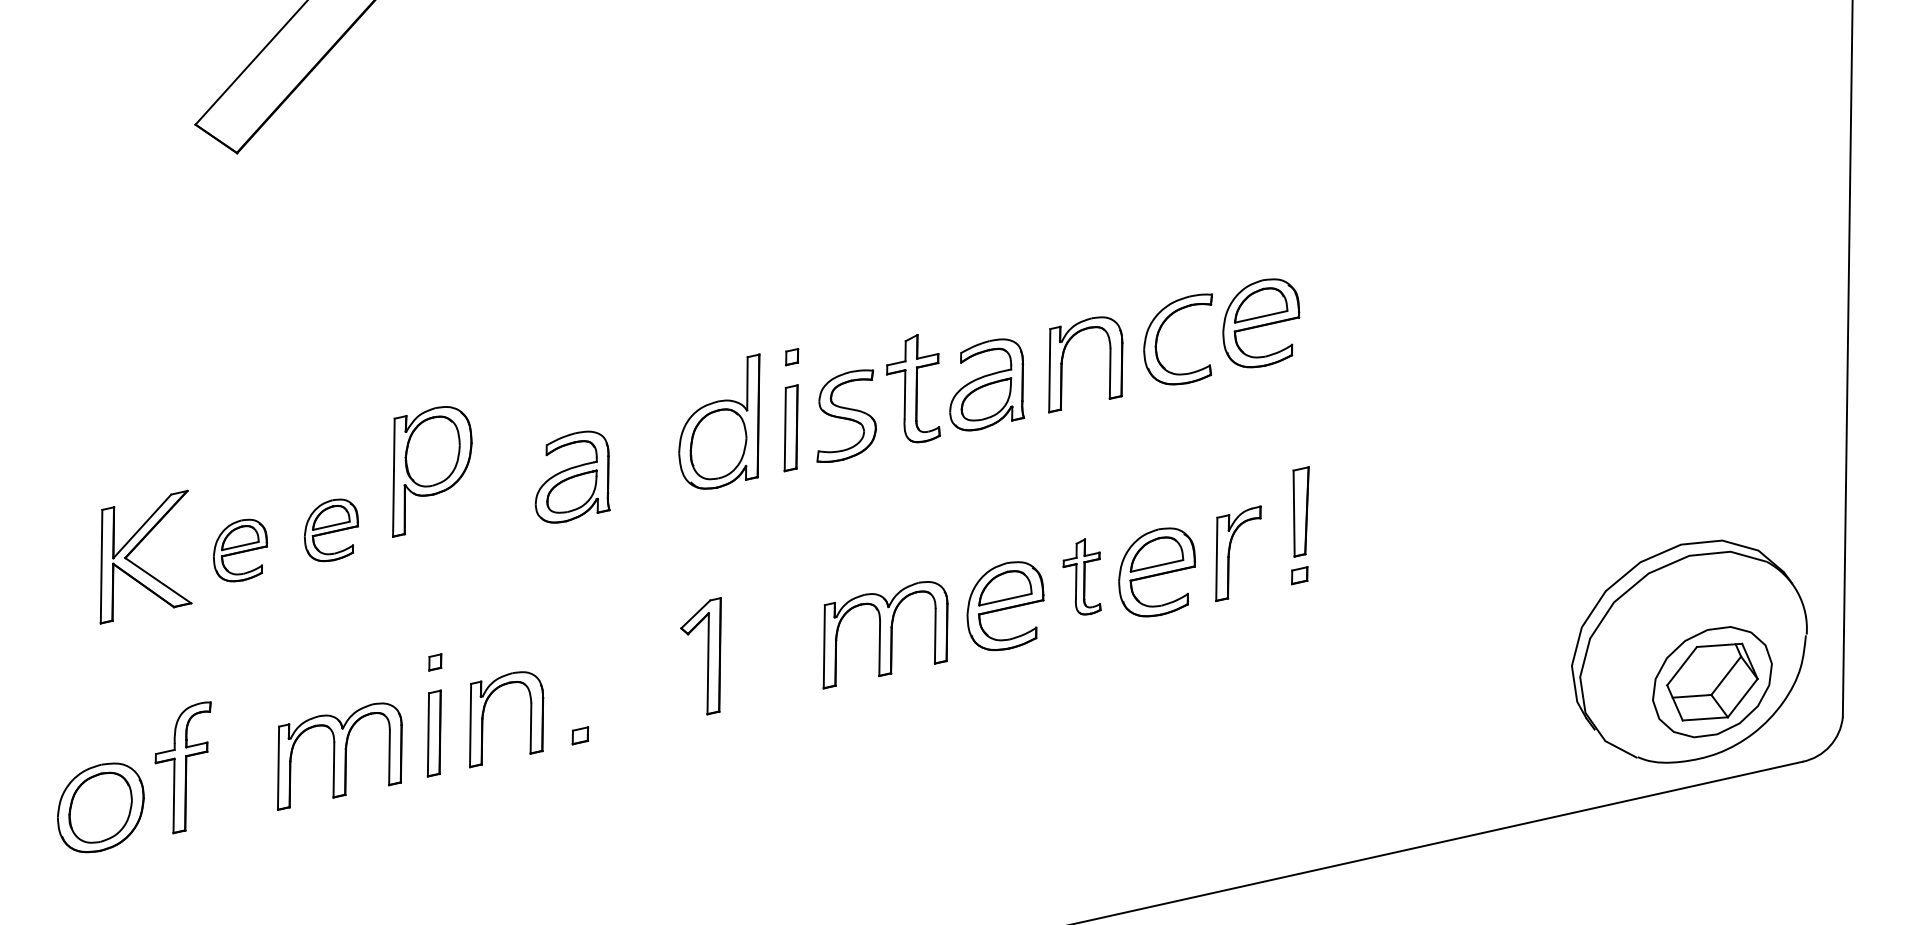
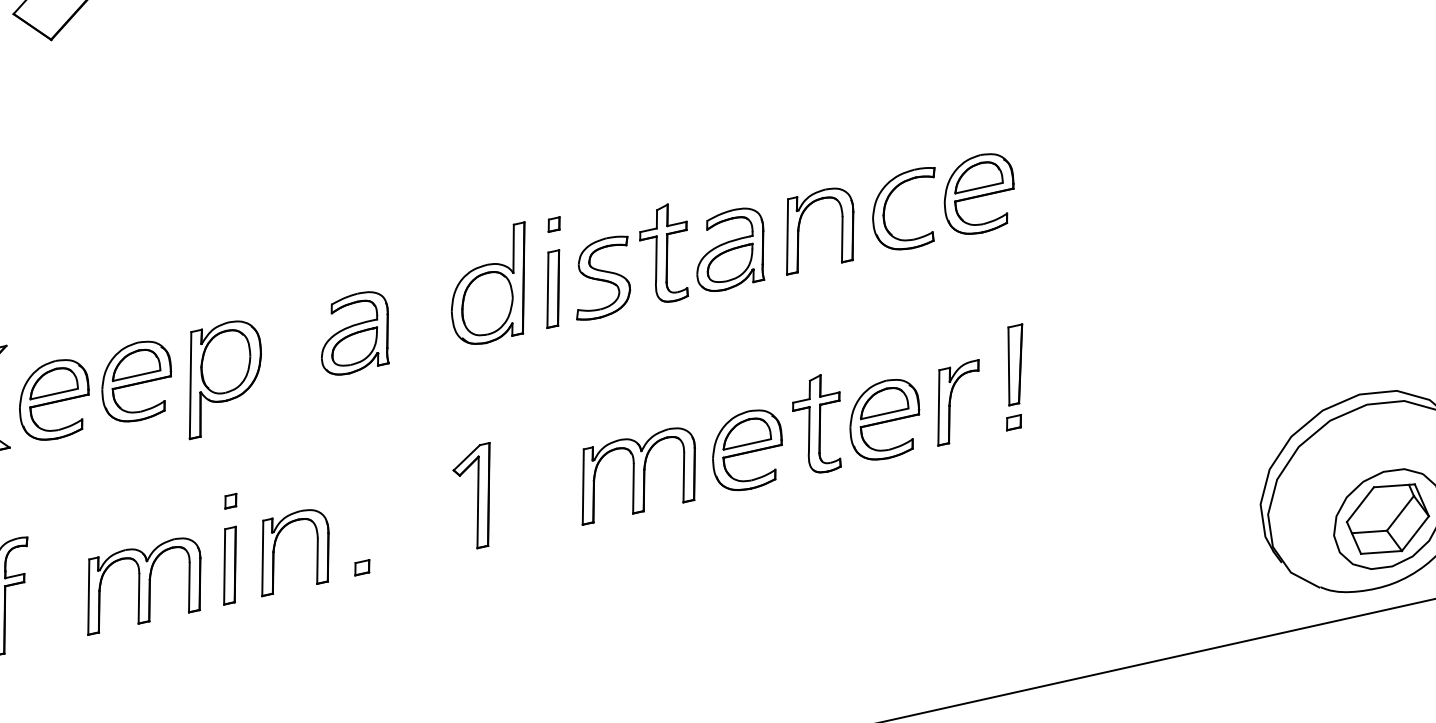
part: (432, 471) -> (225, 379), moved
part: (331, 530) -> (136, 381), size x1.43
part: (240, 550) -> (54, 399), size x1.43
part: (1081, 576) -> (816, 423), size x1.43

